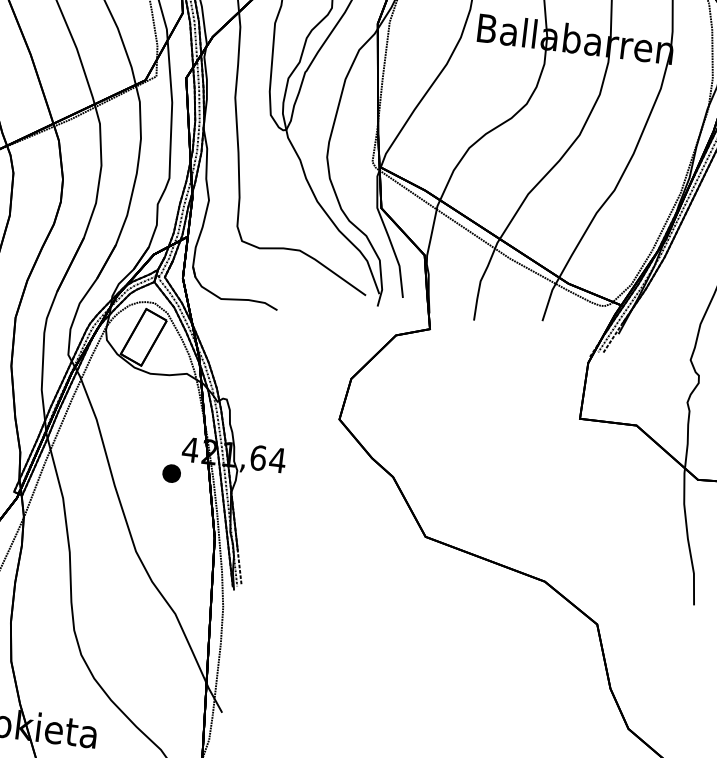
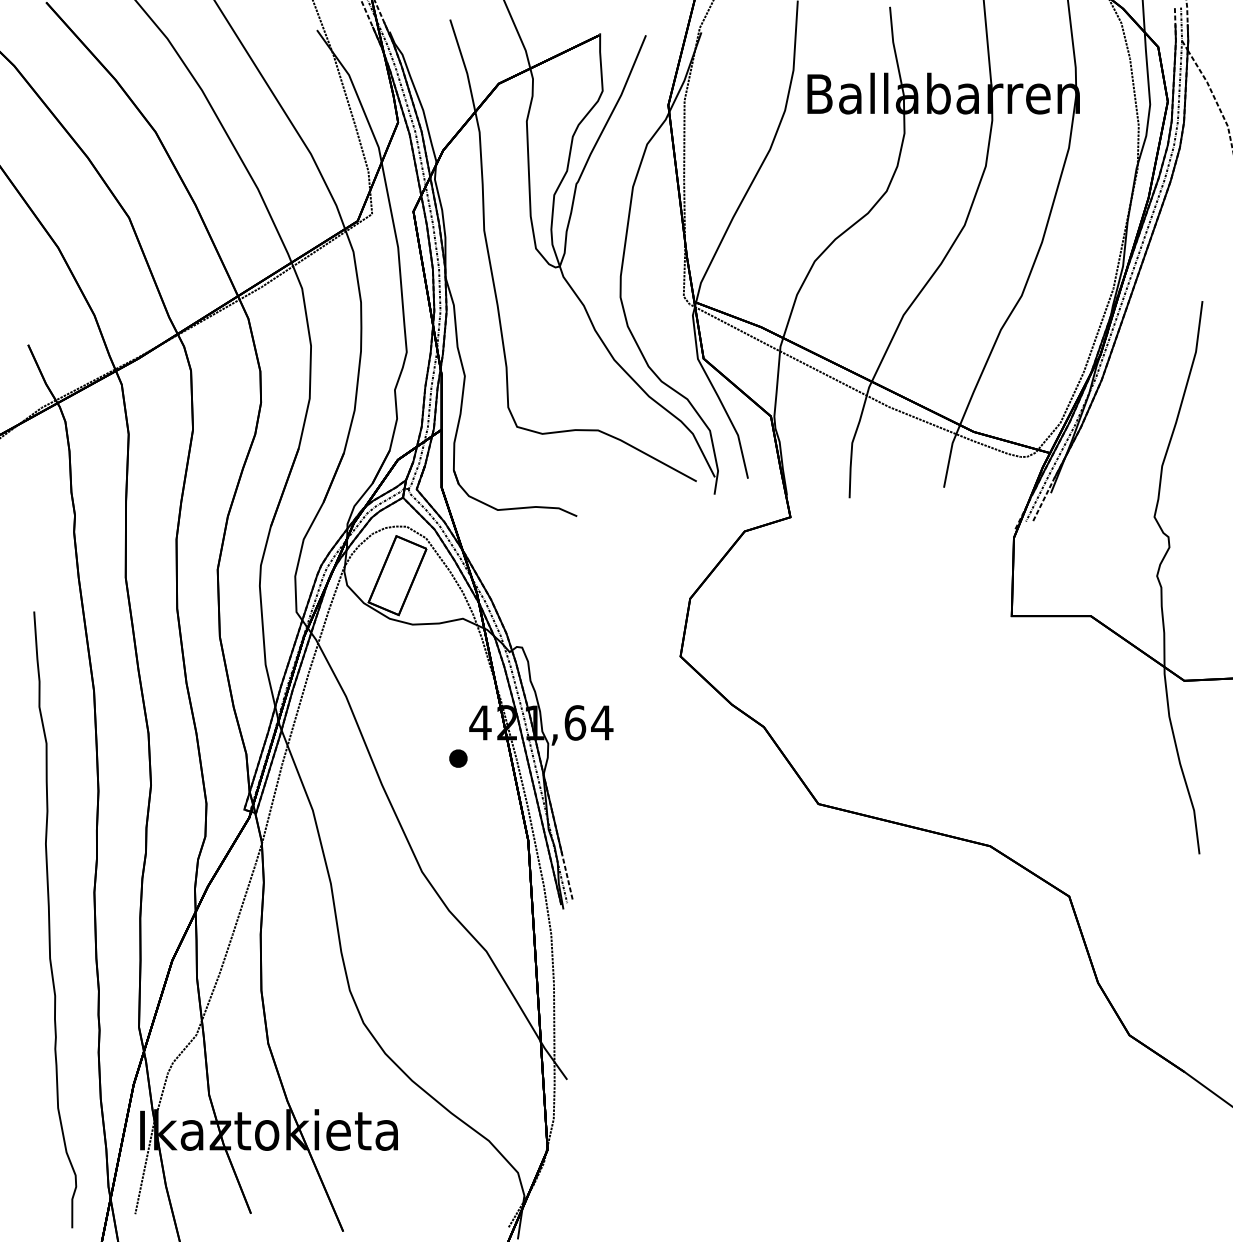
part: (171, 473) -> (458, 758), size x0.71

